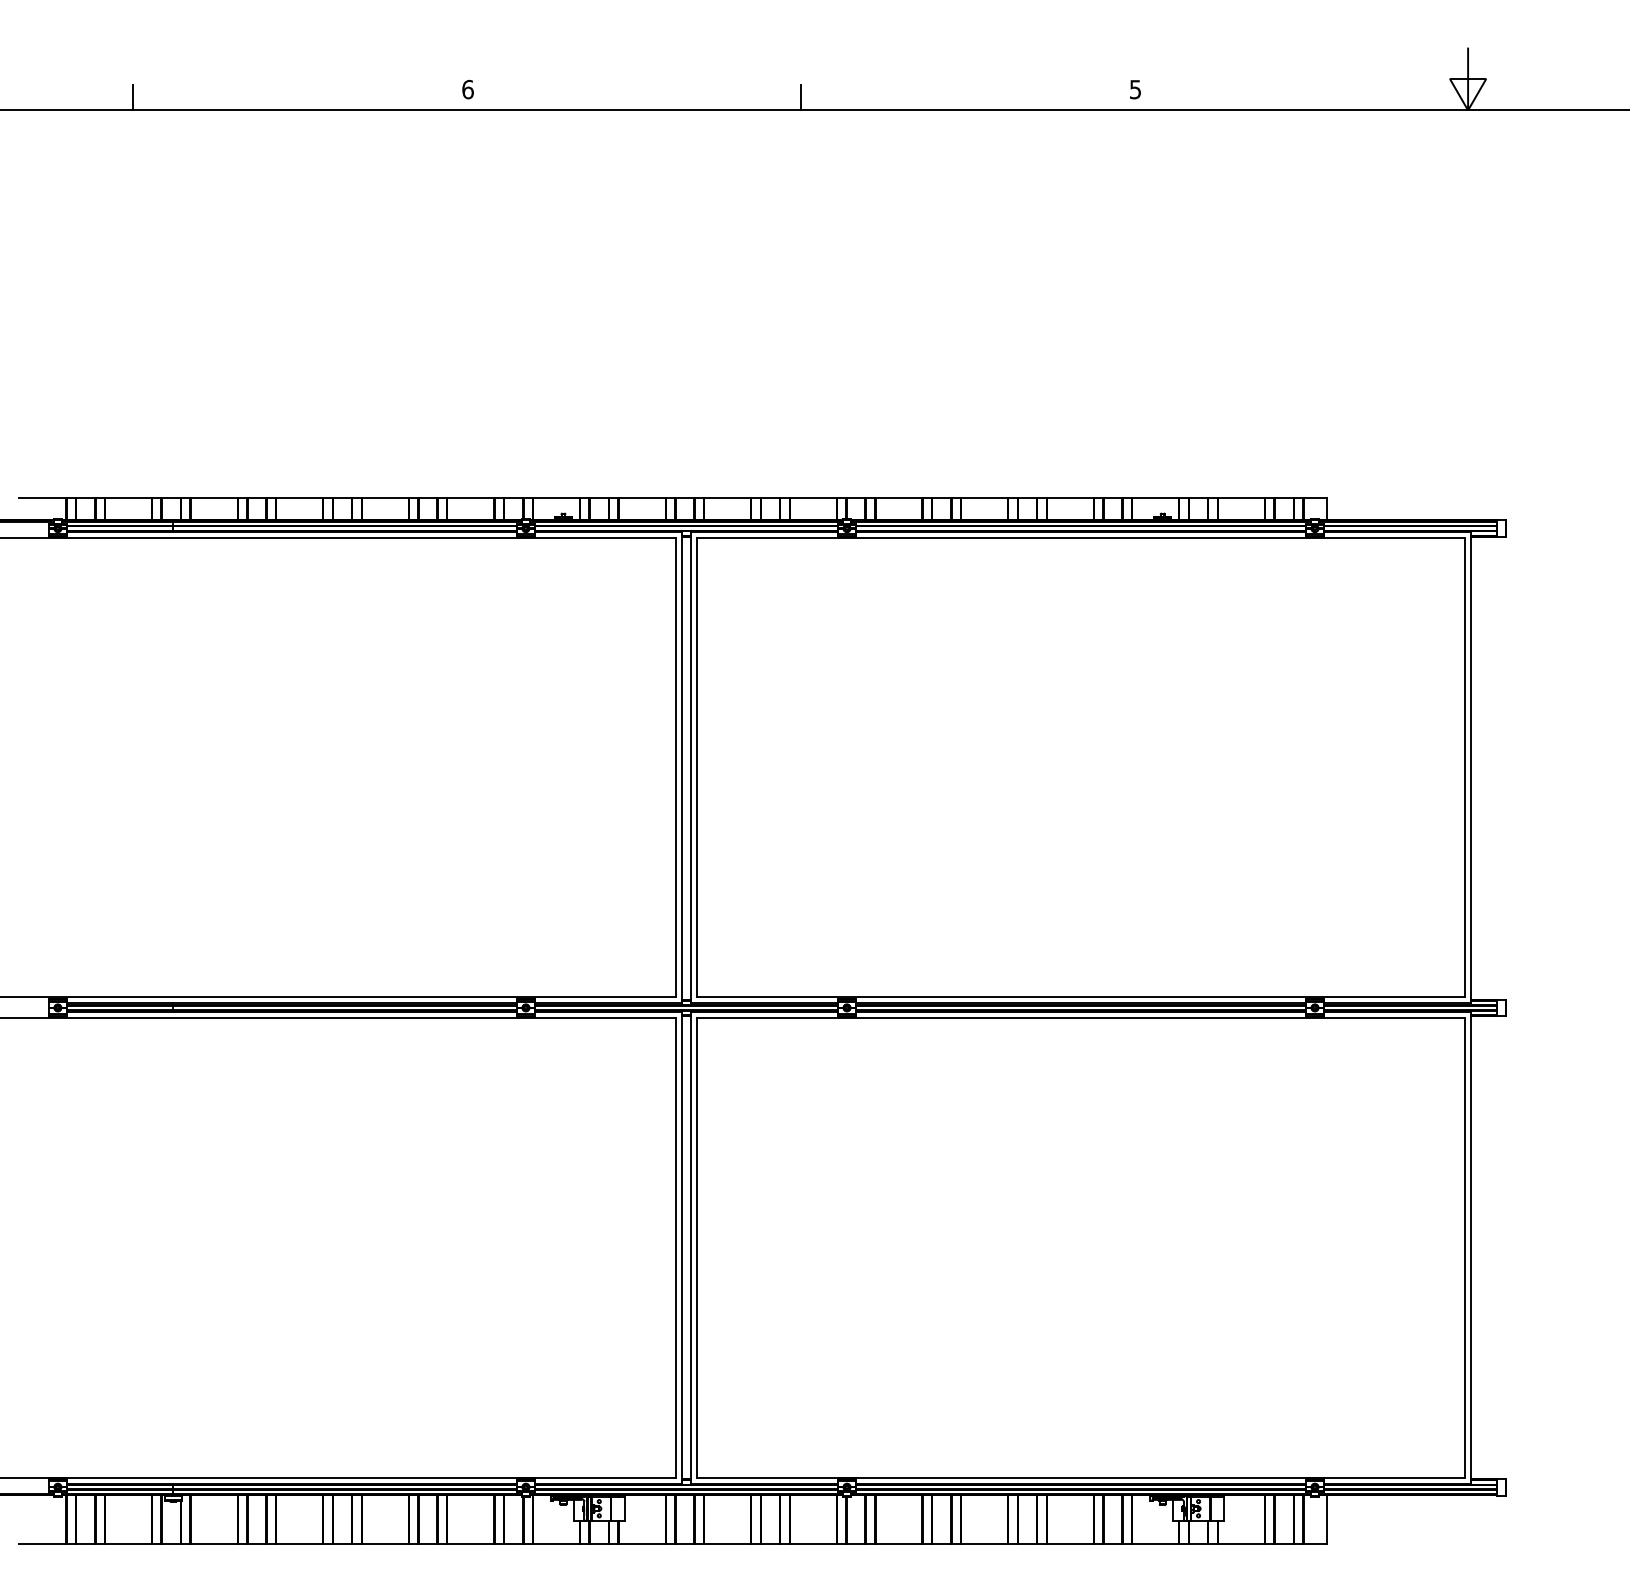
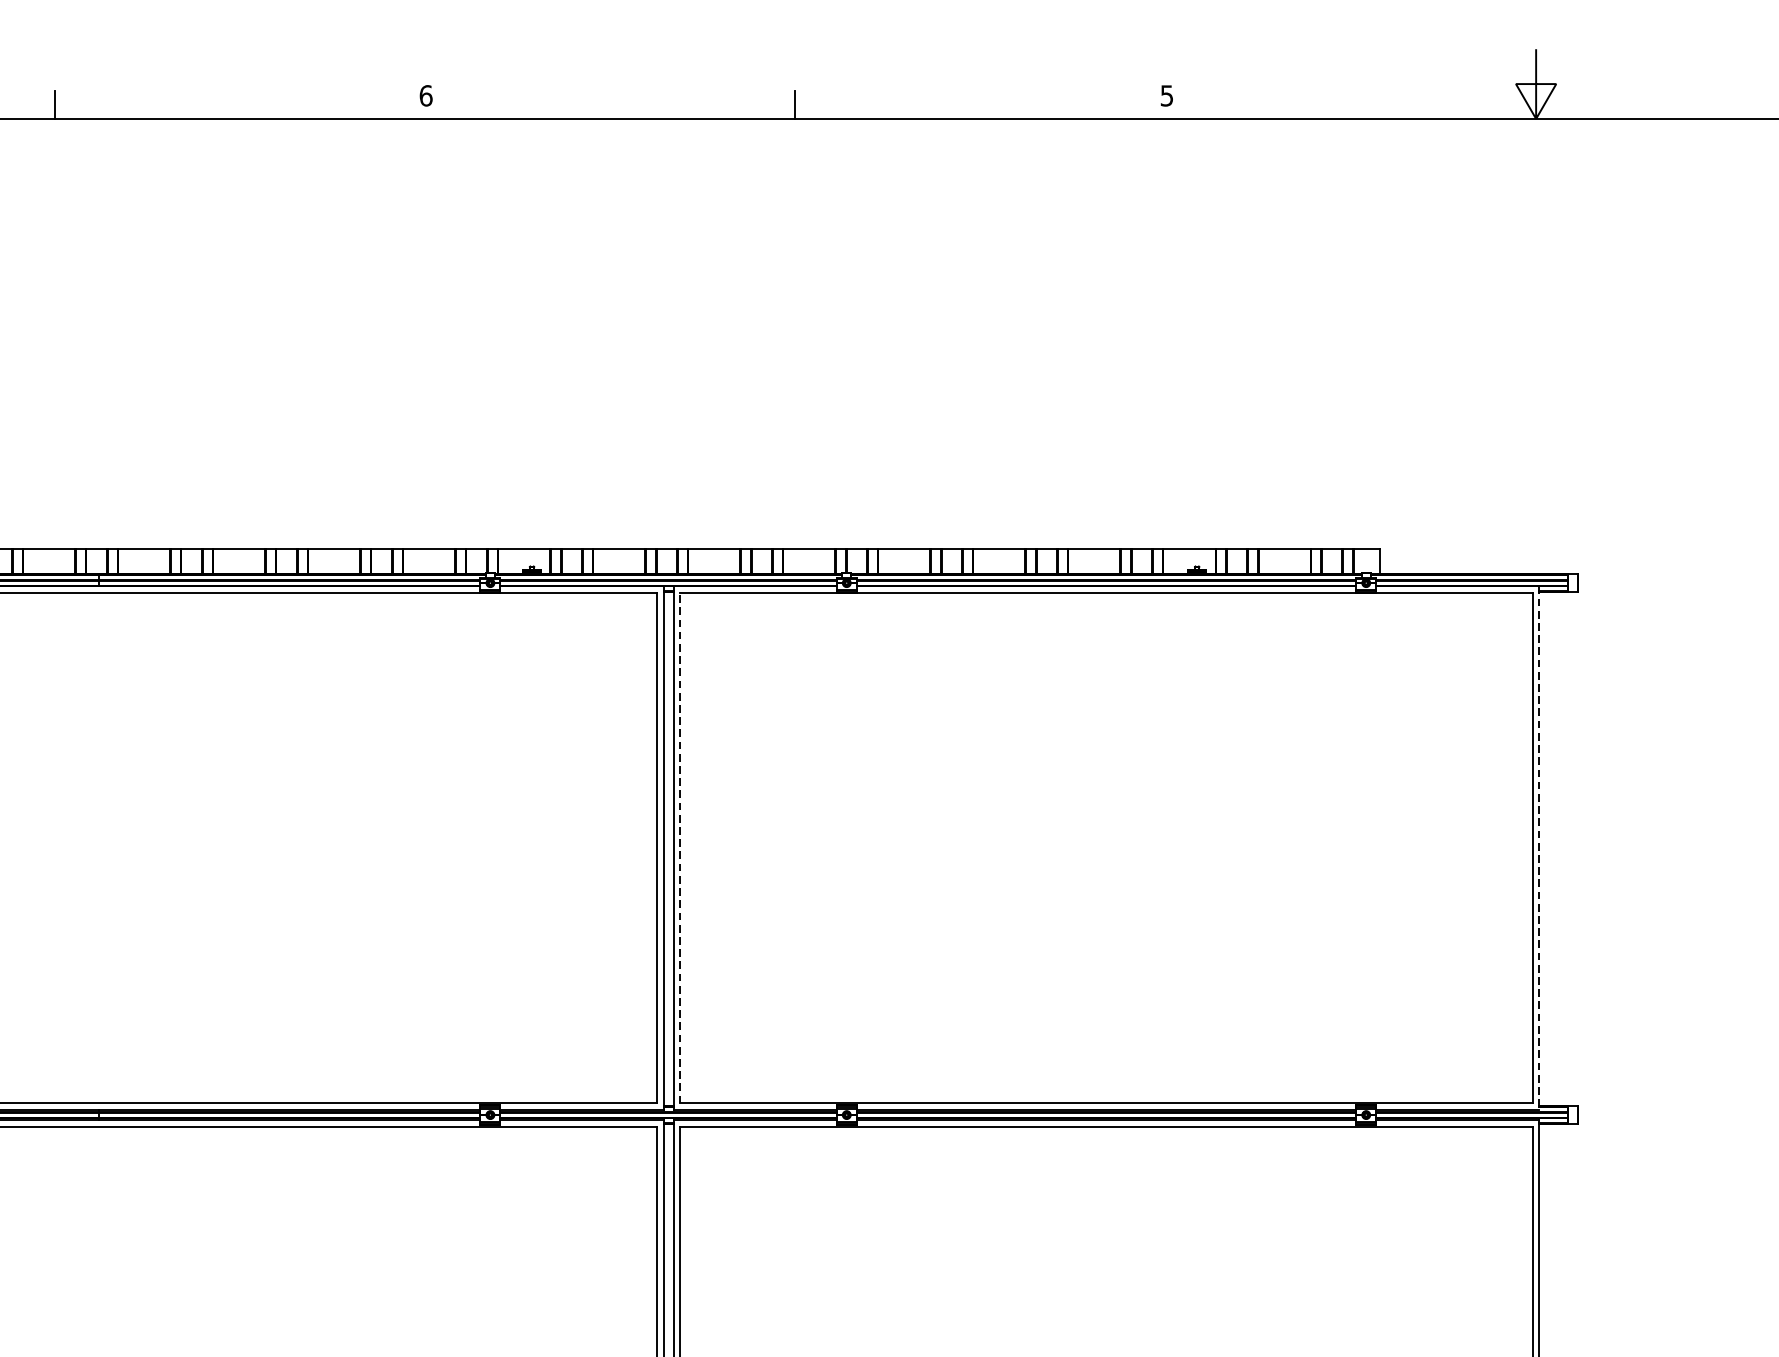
line: (696, 767) -> (679, 848), solid -> dashed
line: (1471, 767) -> (1539, 848), solid -> dashed

